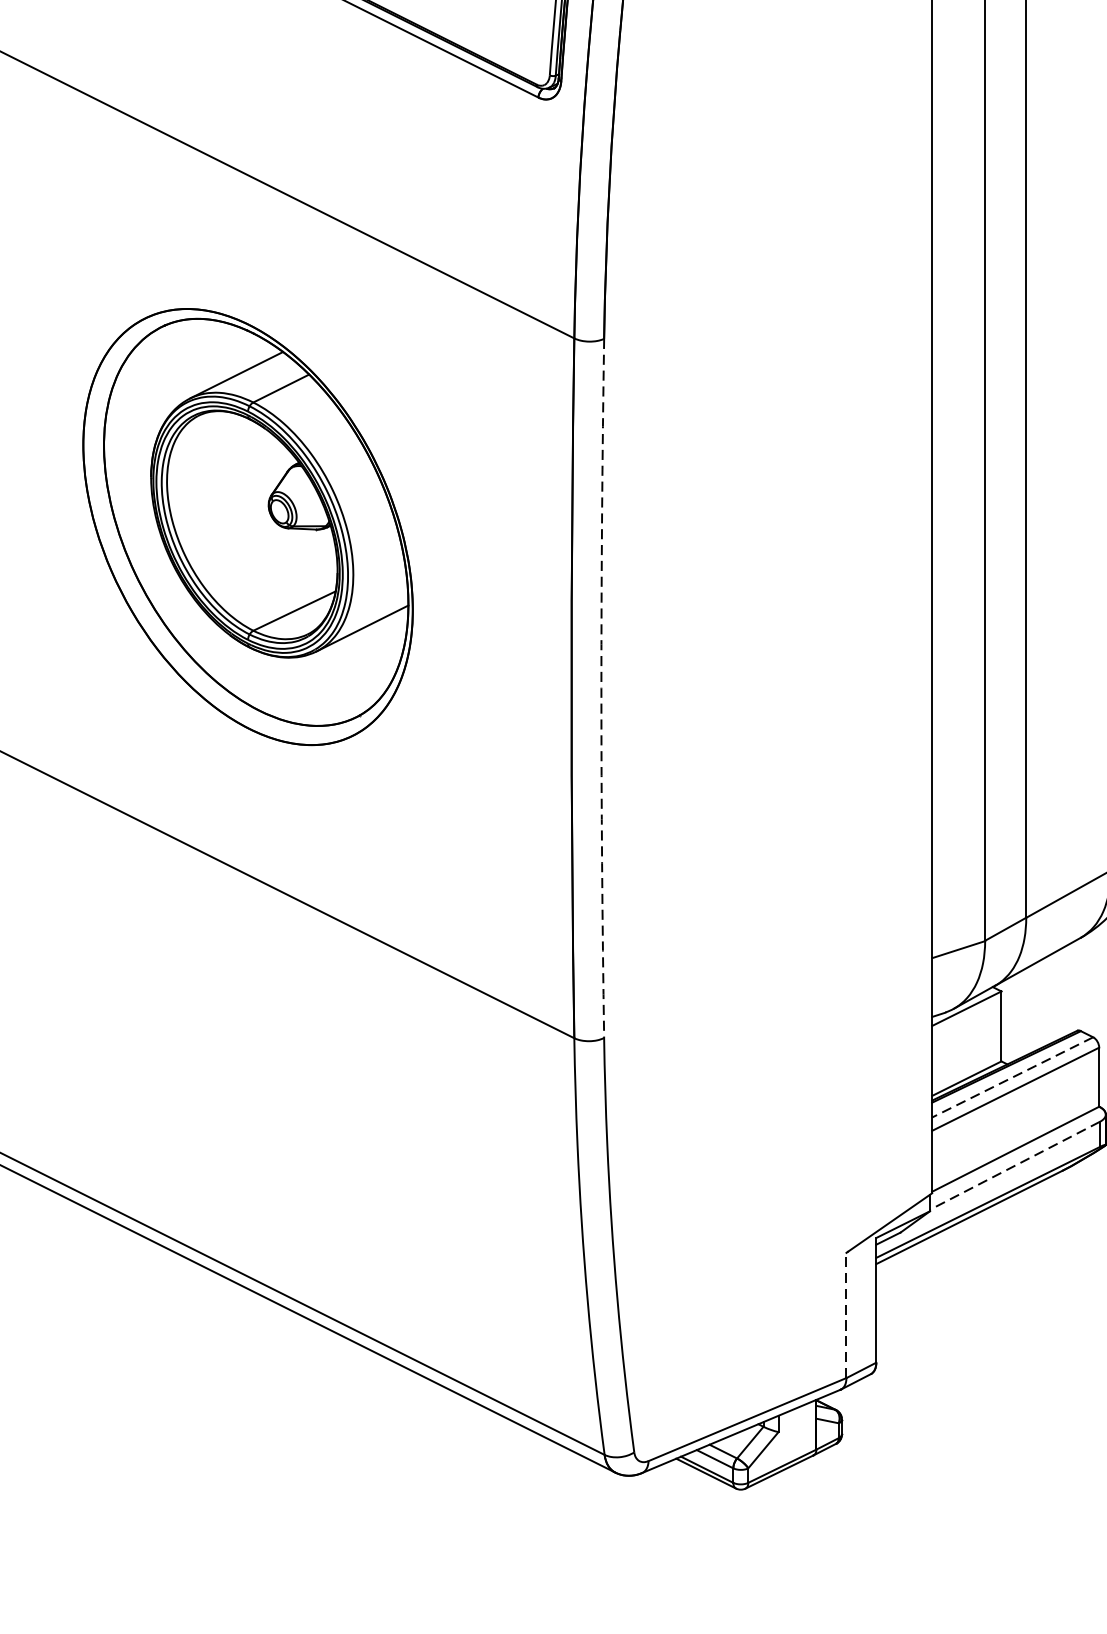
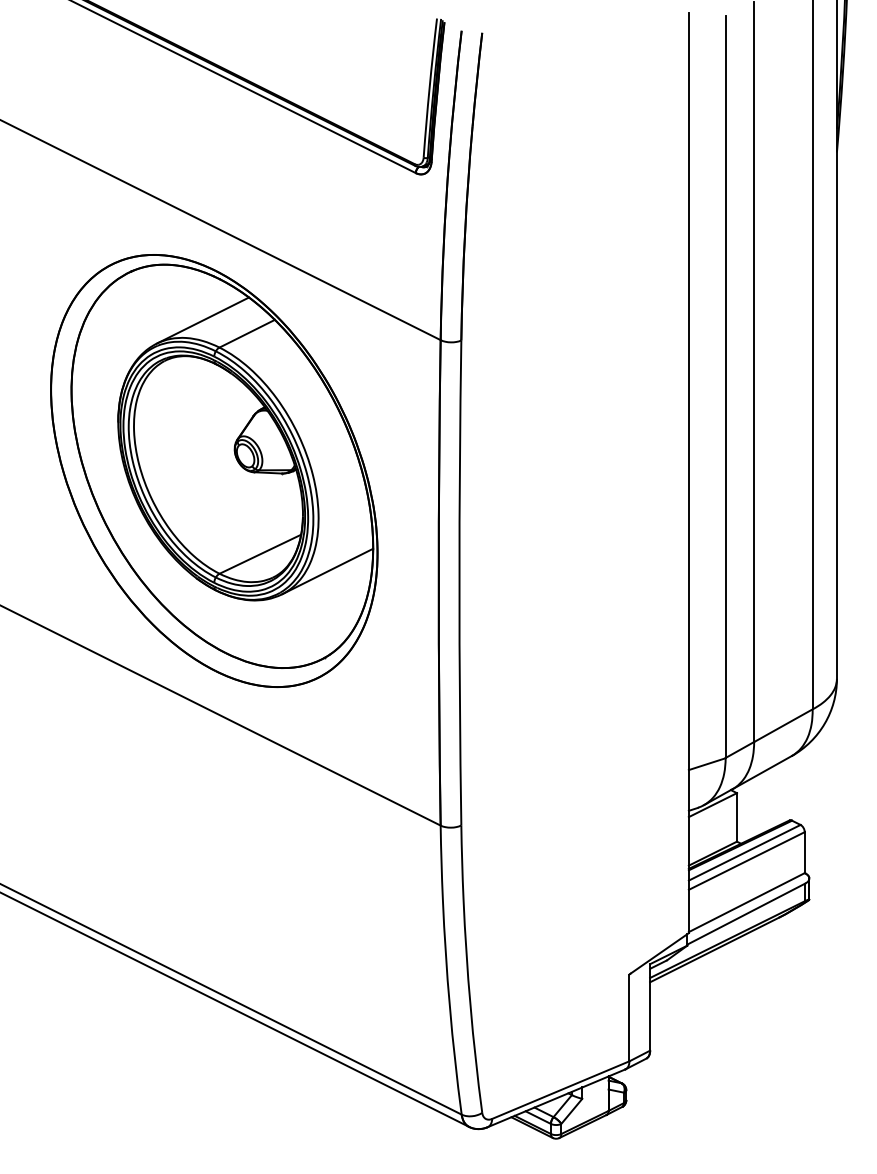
part: (248, 526) -> (214, 470), size x1.43
arc: (601, 687) -> (459, 582), dashed -> solid
line: (1012, 1077) -> (744, 852), dashed -> solid
line: (1013, 1166) -> (745, 914), dashed -> solid
line: (846, 1314) -> (629, 1017), dashed -> solid

